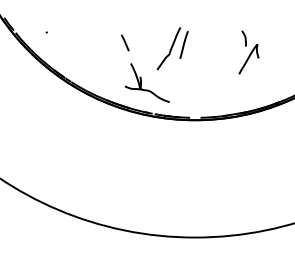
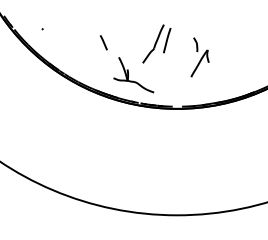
line: (124, 42) -> (103, 42), moved
part: (248, 52) -> (199, 57), moved

